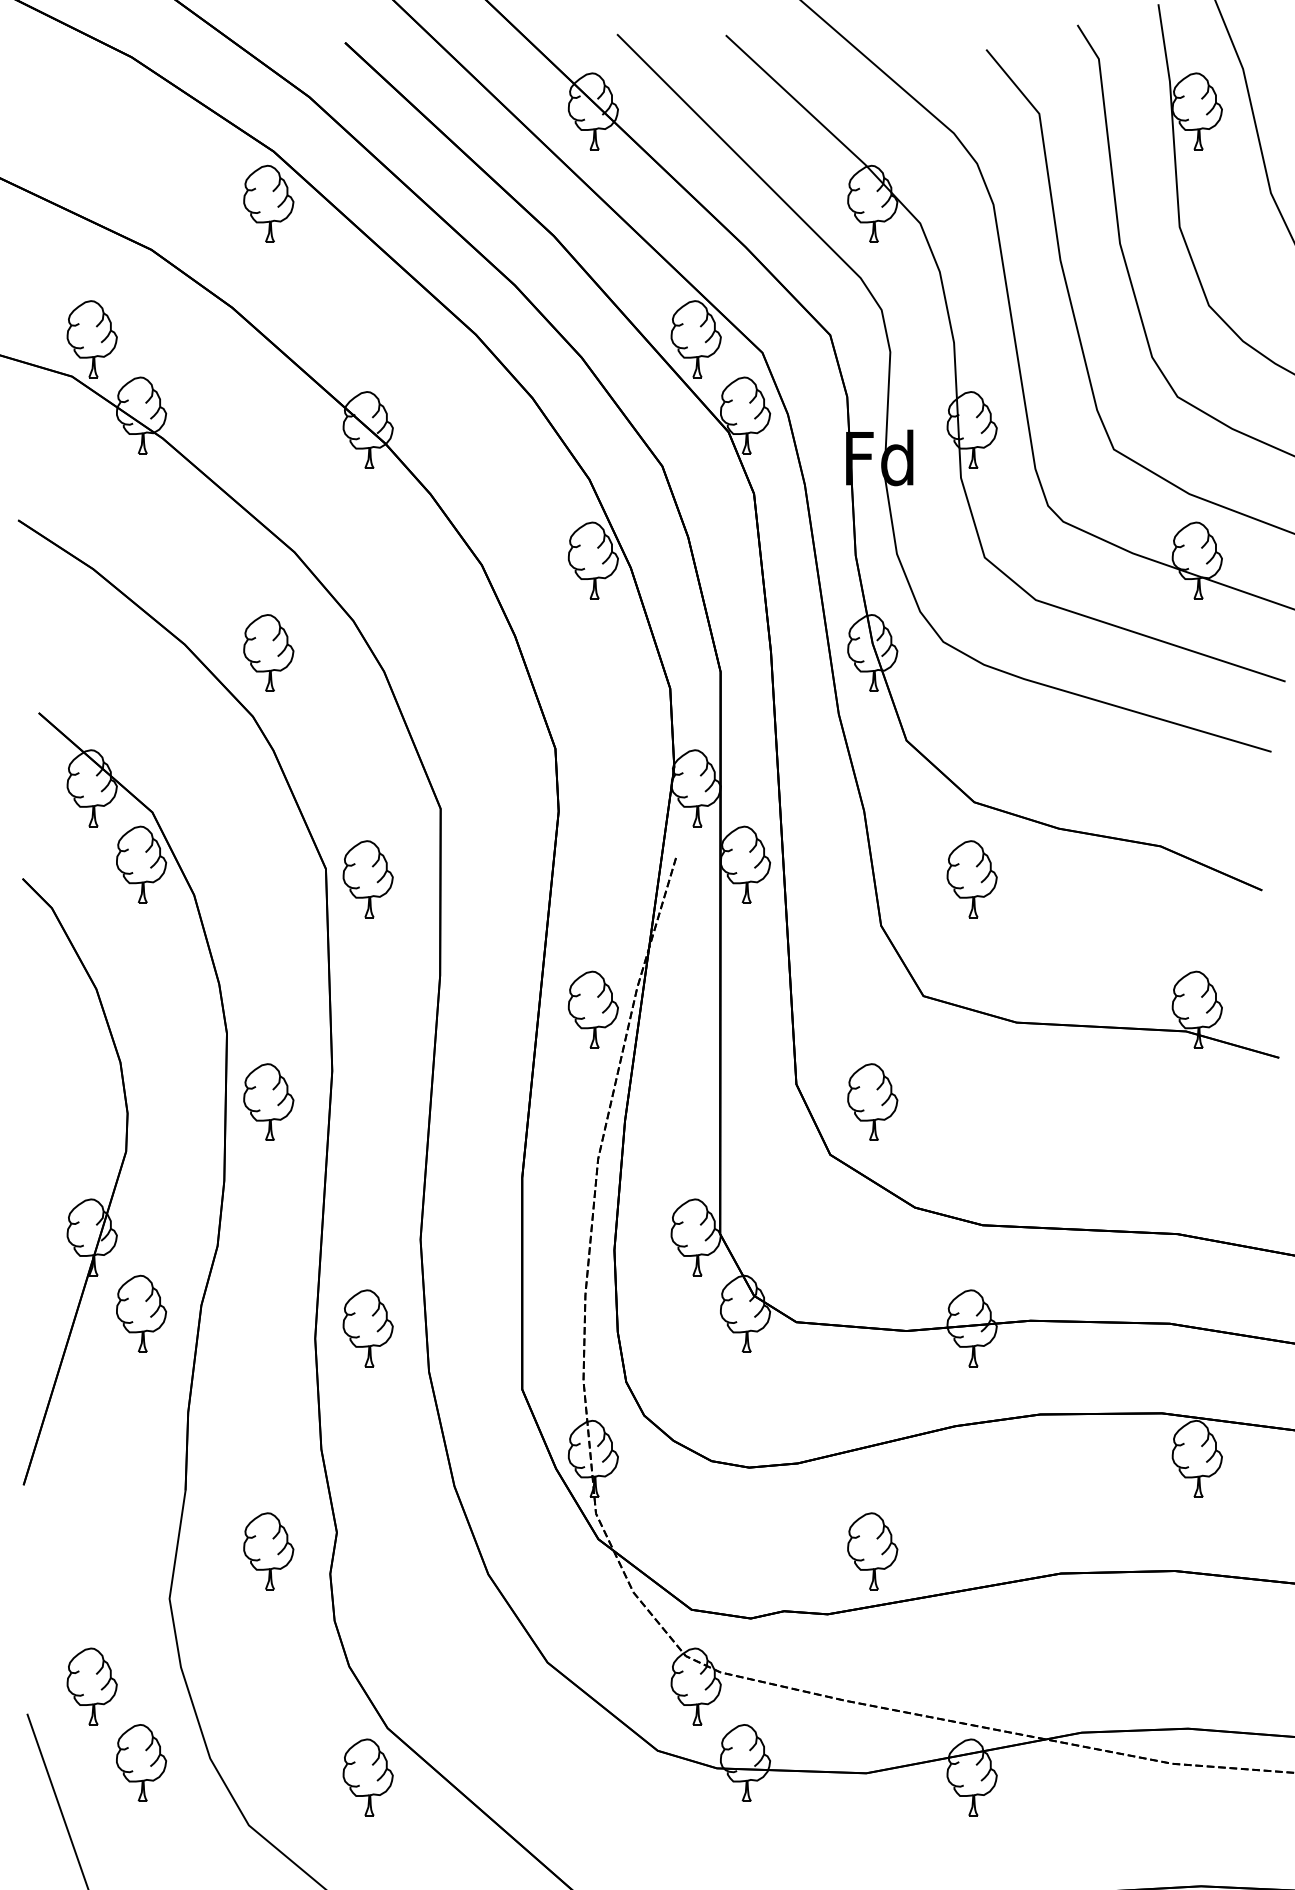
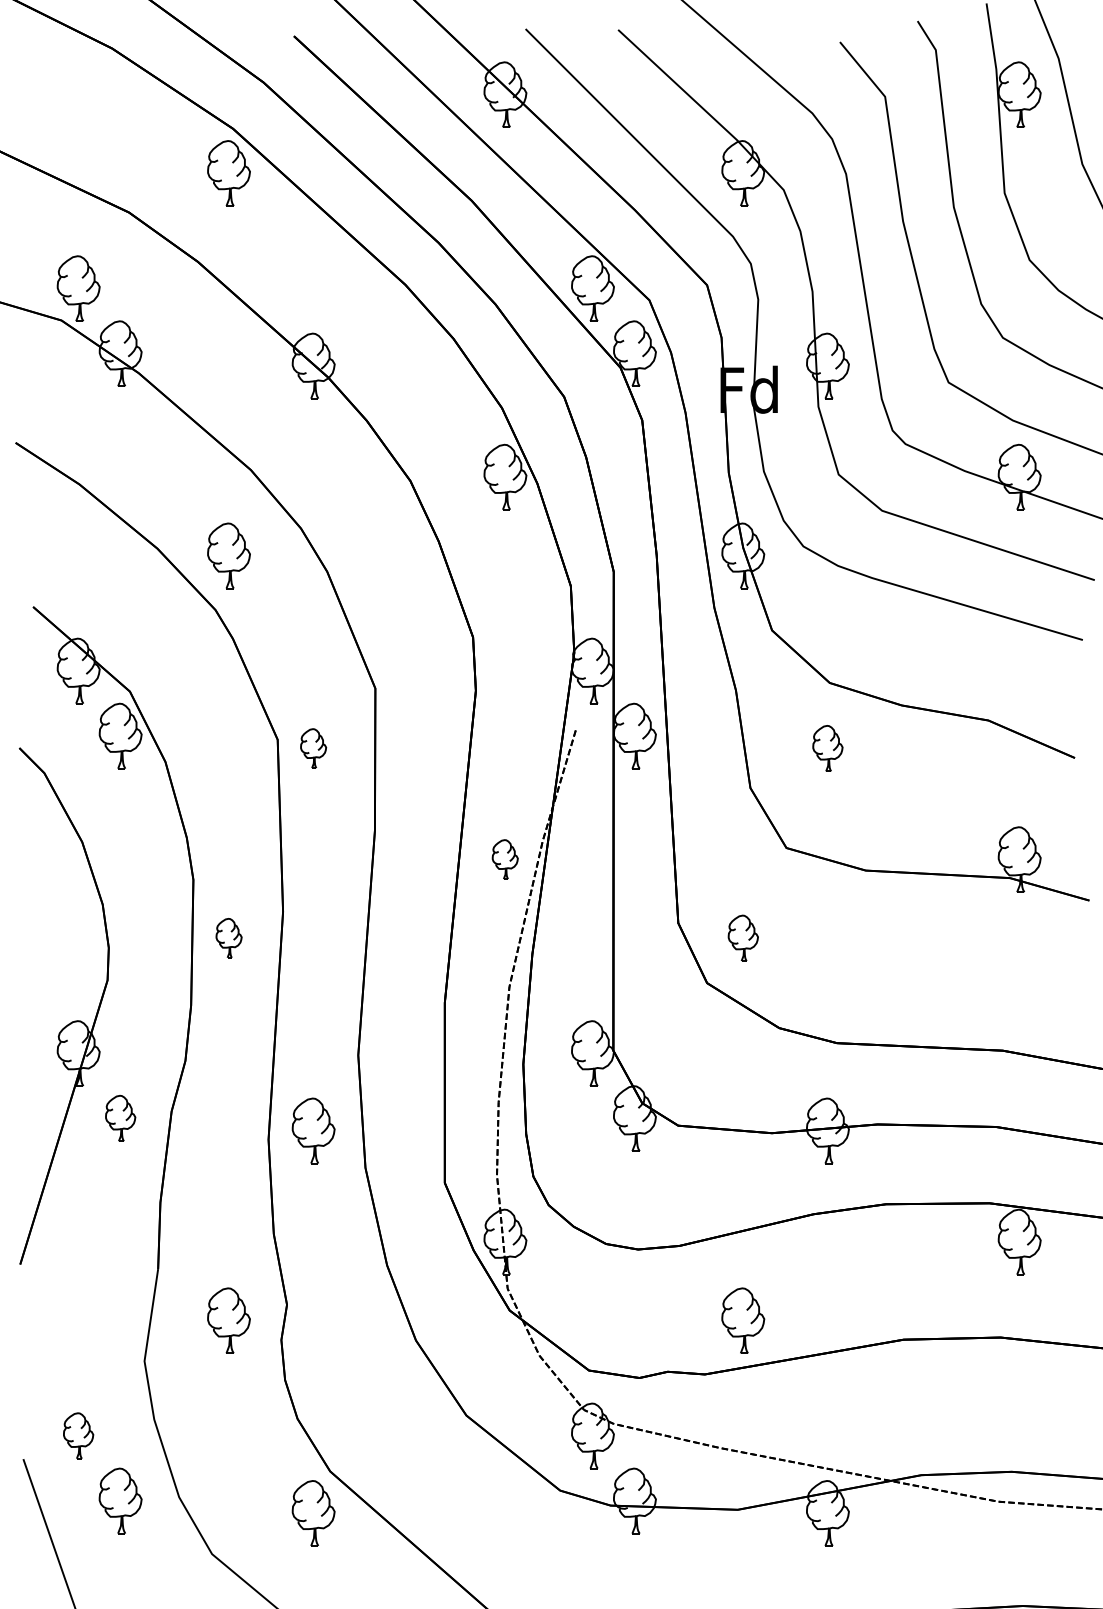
part: (367, 879) -> (313, 748), size x0.6
part: (971, 879) -> (827, 748), size x0.7
part: (592, 1009) -> (504, 859), size x0.6
part: (268, 1101) -> (228, 937), size x0.6
part: (872, 1101) -> (743, 937), size x0.7
part: (141, 1313) -> (120, 1118), size x0.7
part: (91, 1686) -> (78, 1435), size x0.7

